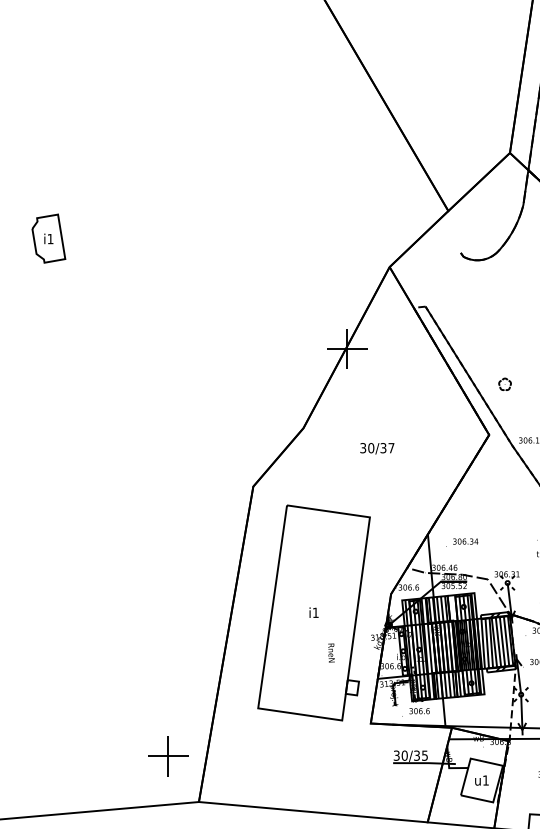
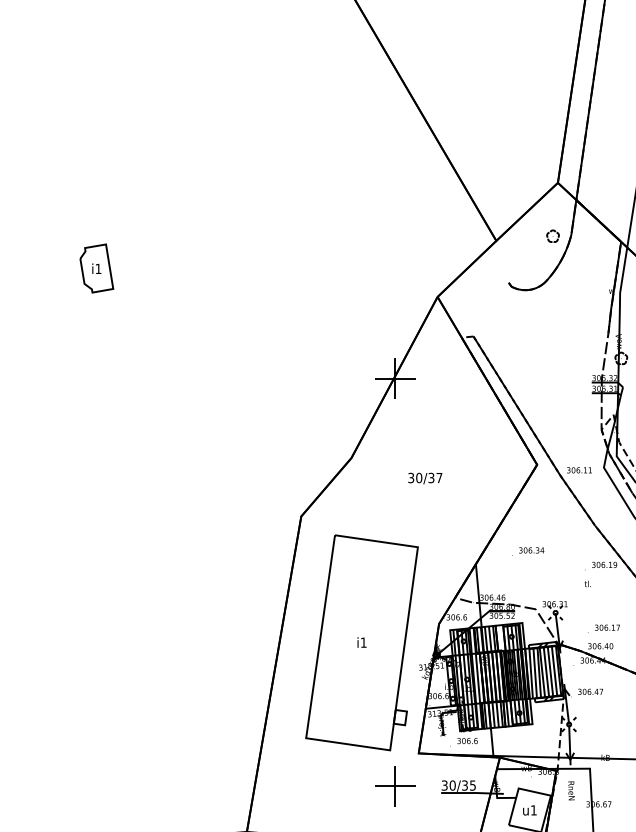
part: (504, 383) -> (552, 235), moved
text: (462, 542) -> (528, 551), moved
text: (331, 652) -> (571, 790), moved
part: (168, 756) -> (395, 786), moved

